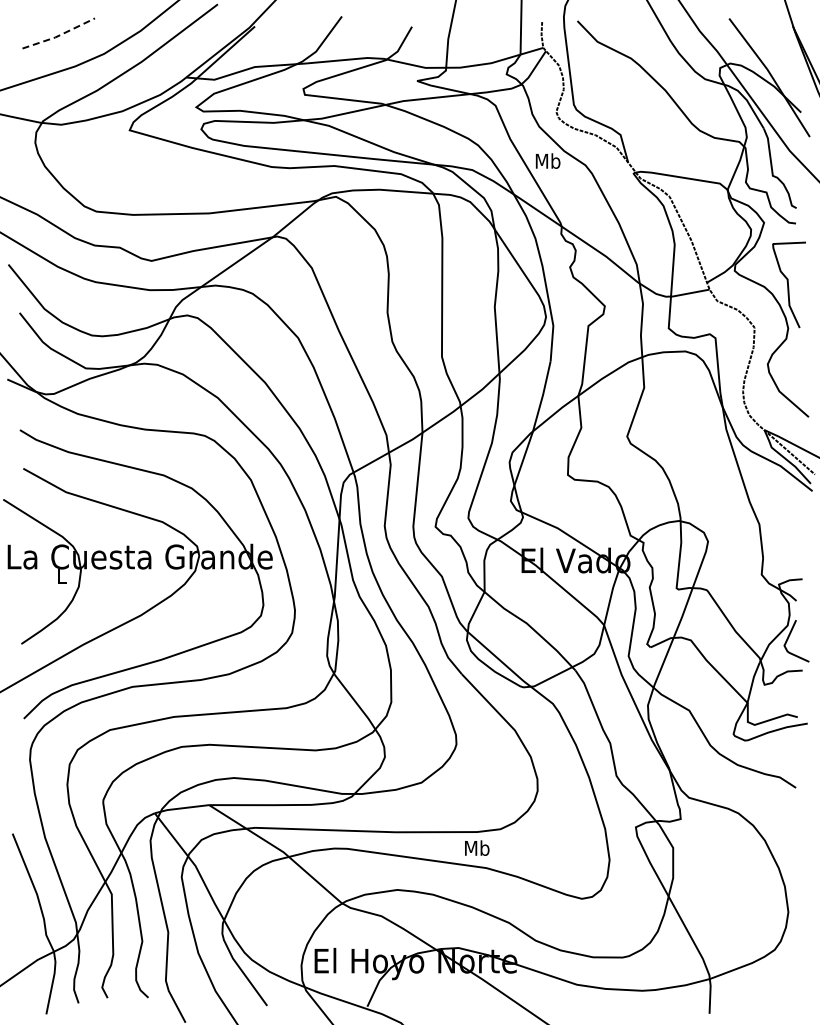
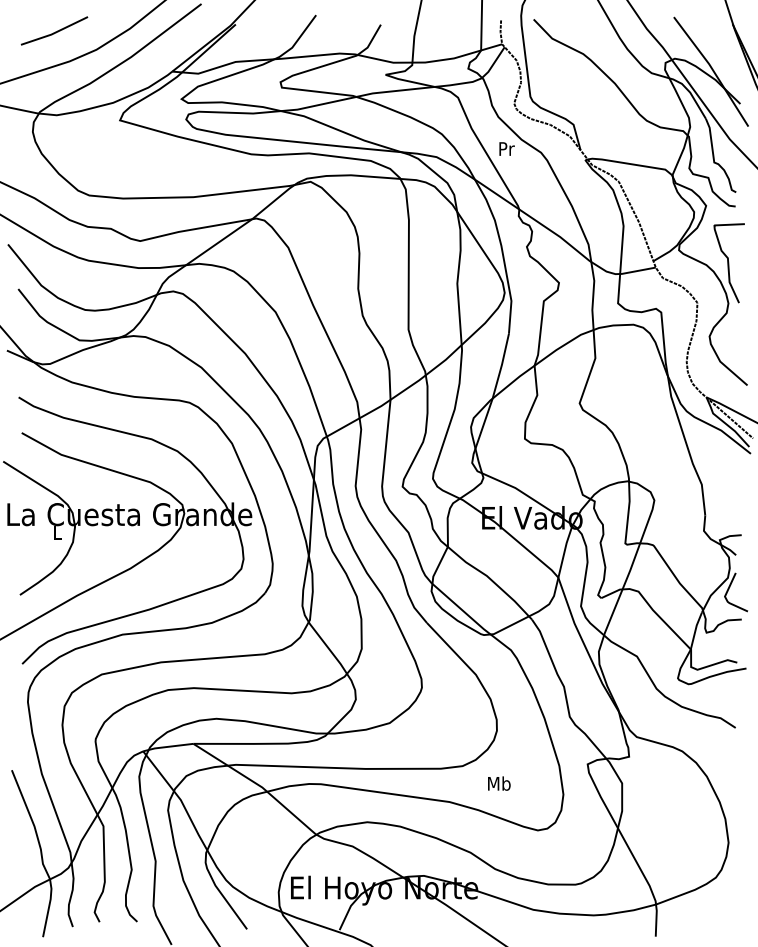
line: (59, 35) -> (55, 32), dashed -> solid
text: (547, 160) -> (506, 148), Mb -> Pr
text: (477, 847) -> (499, 783), moved

